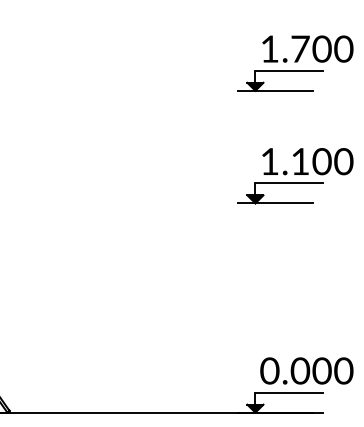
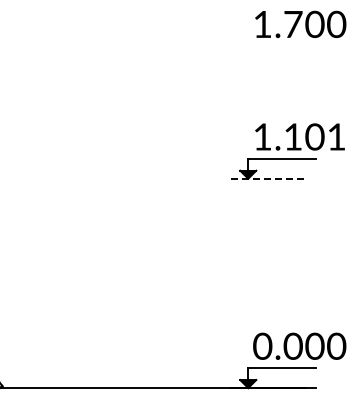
part: (280, 71) -> (273, 46), removed
text: (343, 161) -> (336, 136), 1.100 -> 1.101
line: (276, 203) -> (269, 178), solid -> dashed

